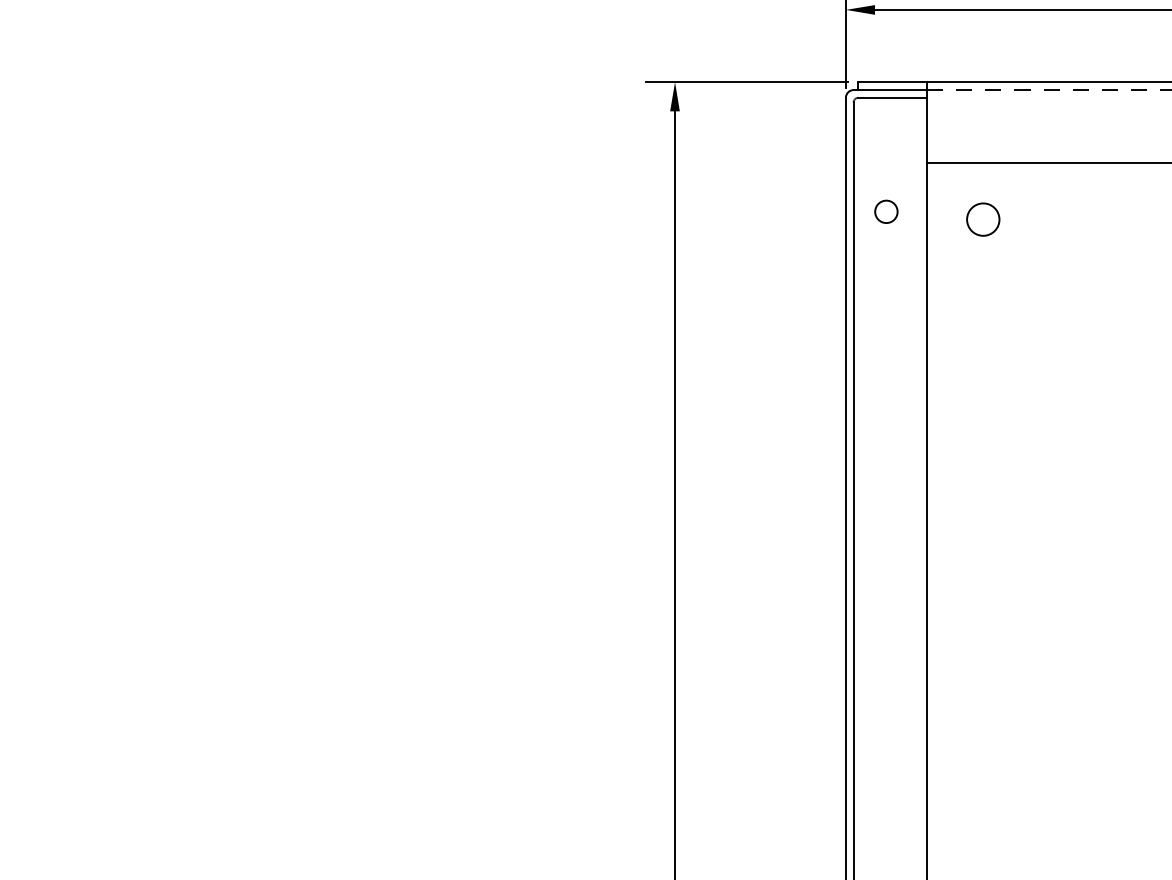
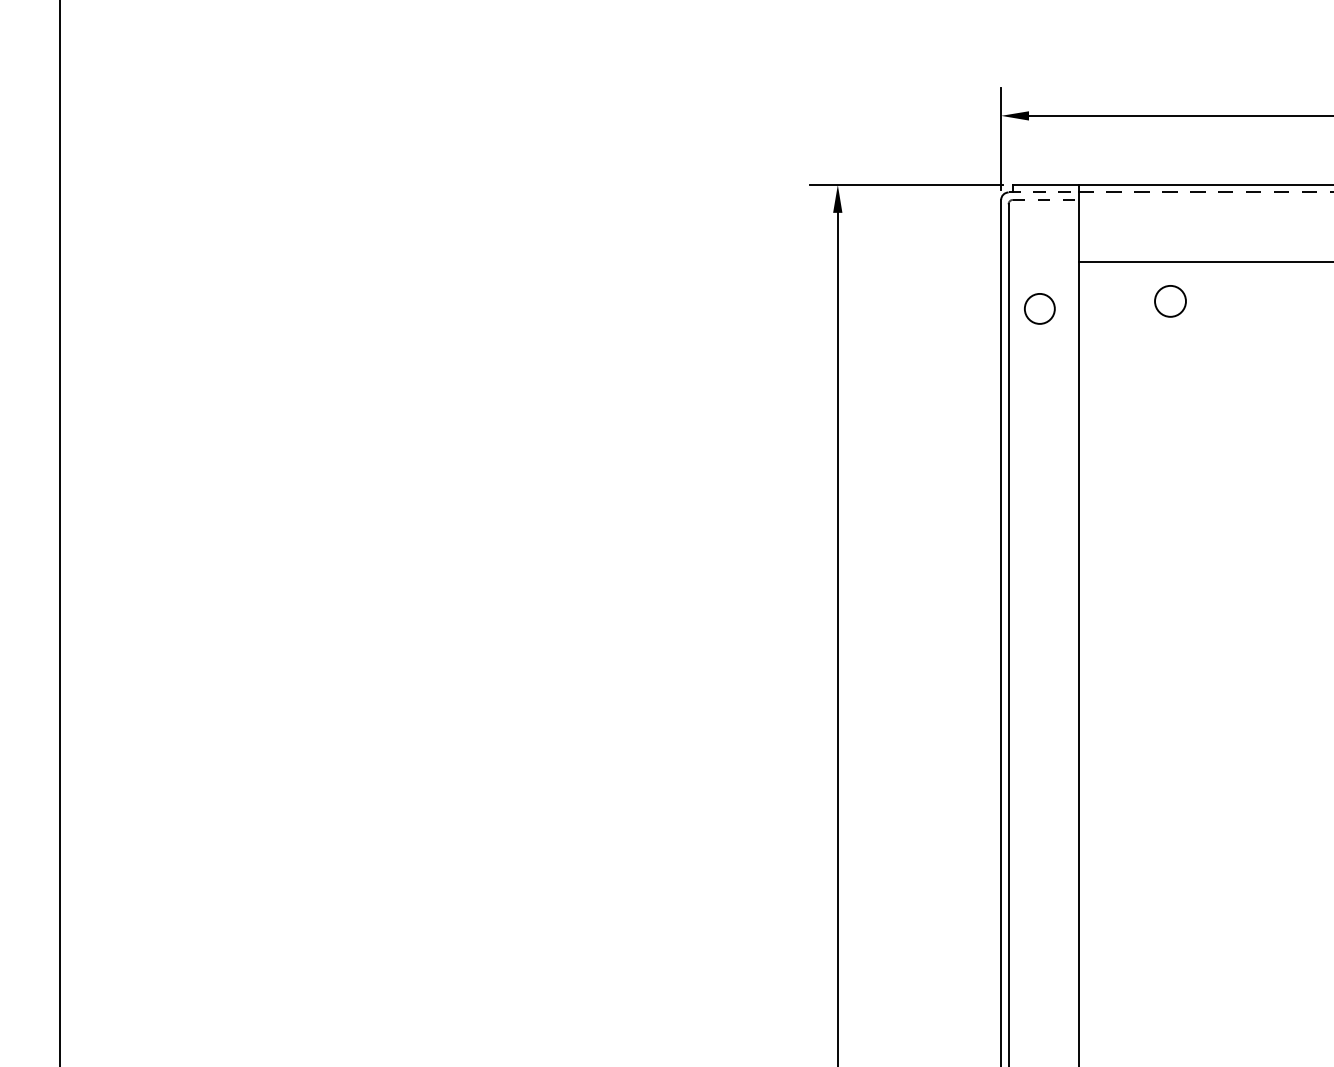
line: (890, 90) -> (1043, 192), solid -> dashed
line: (892, 97) -> (1045, 199), solid -> dashed
circle: (886, 211) -> (1039, 308), size x1.4
circle: (983, 219) -> (1170, 301), moved

